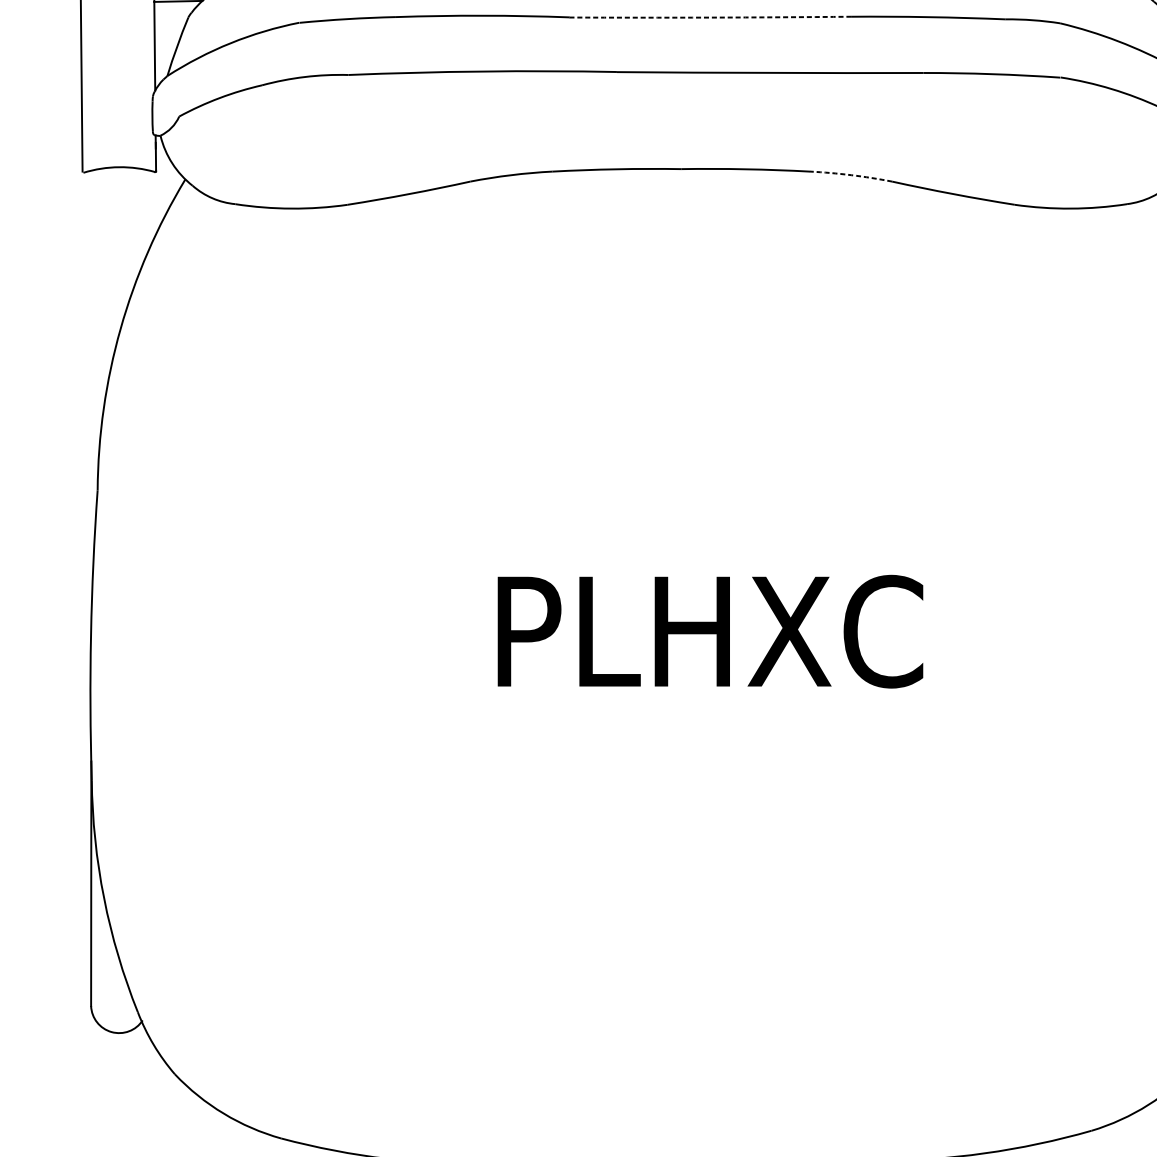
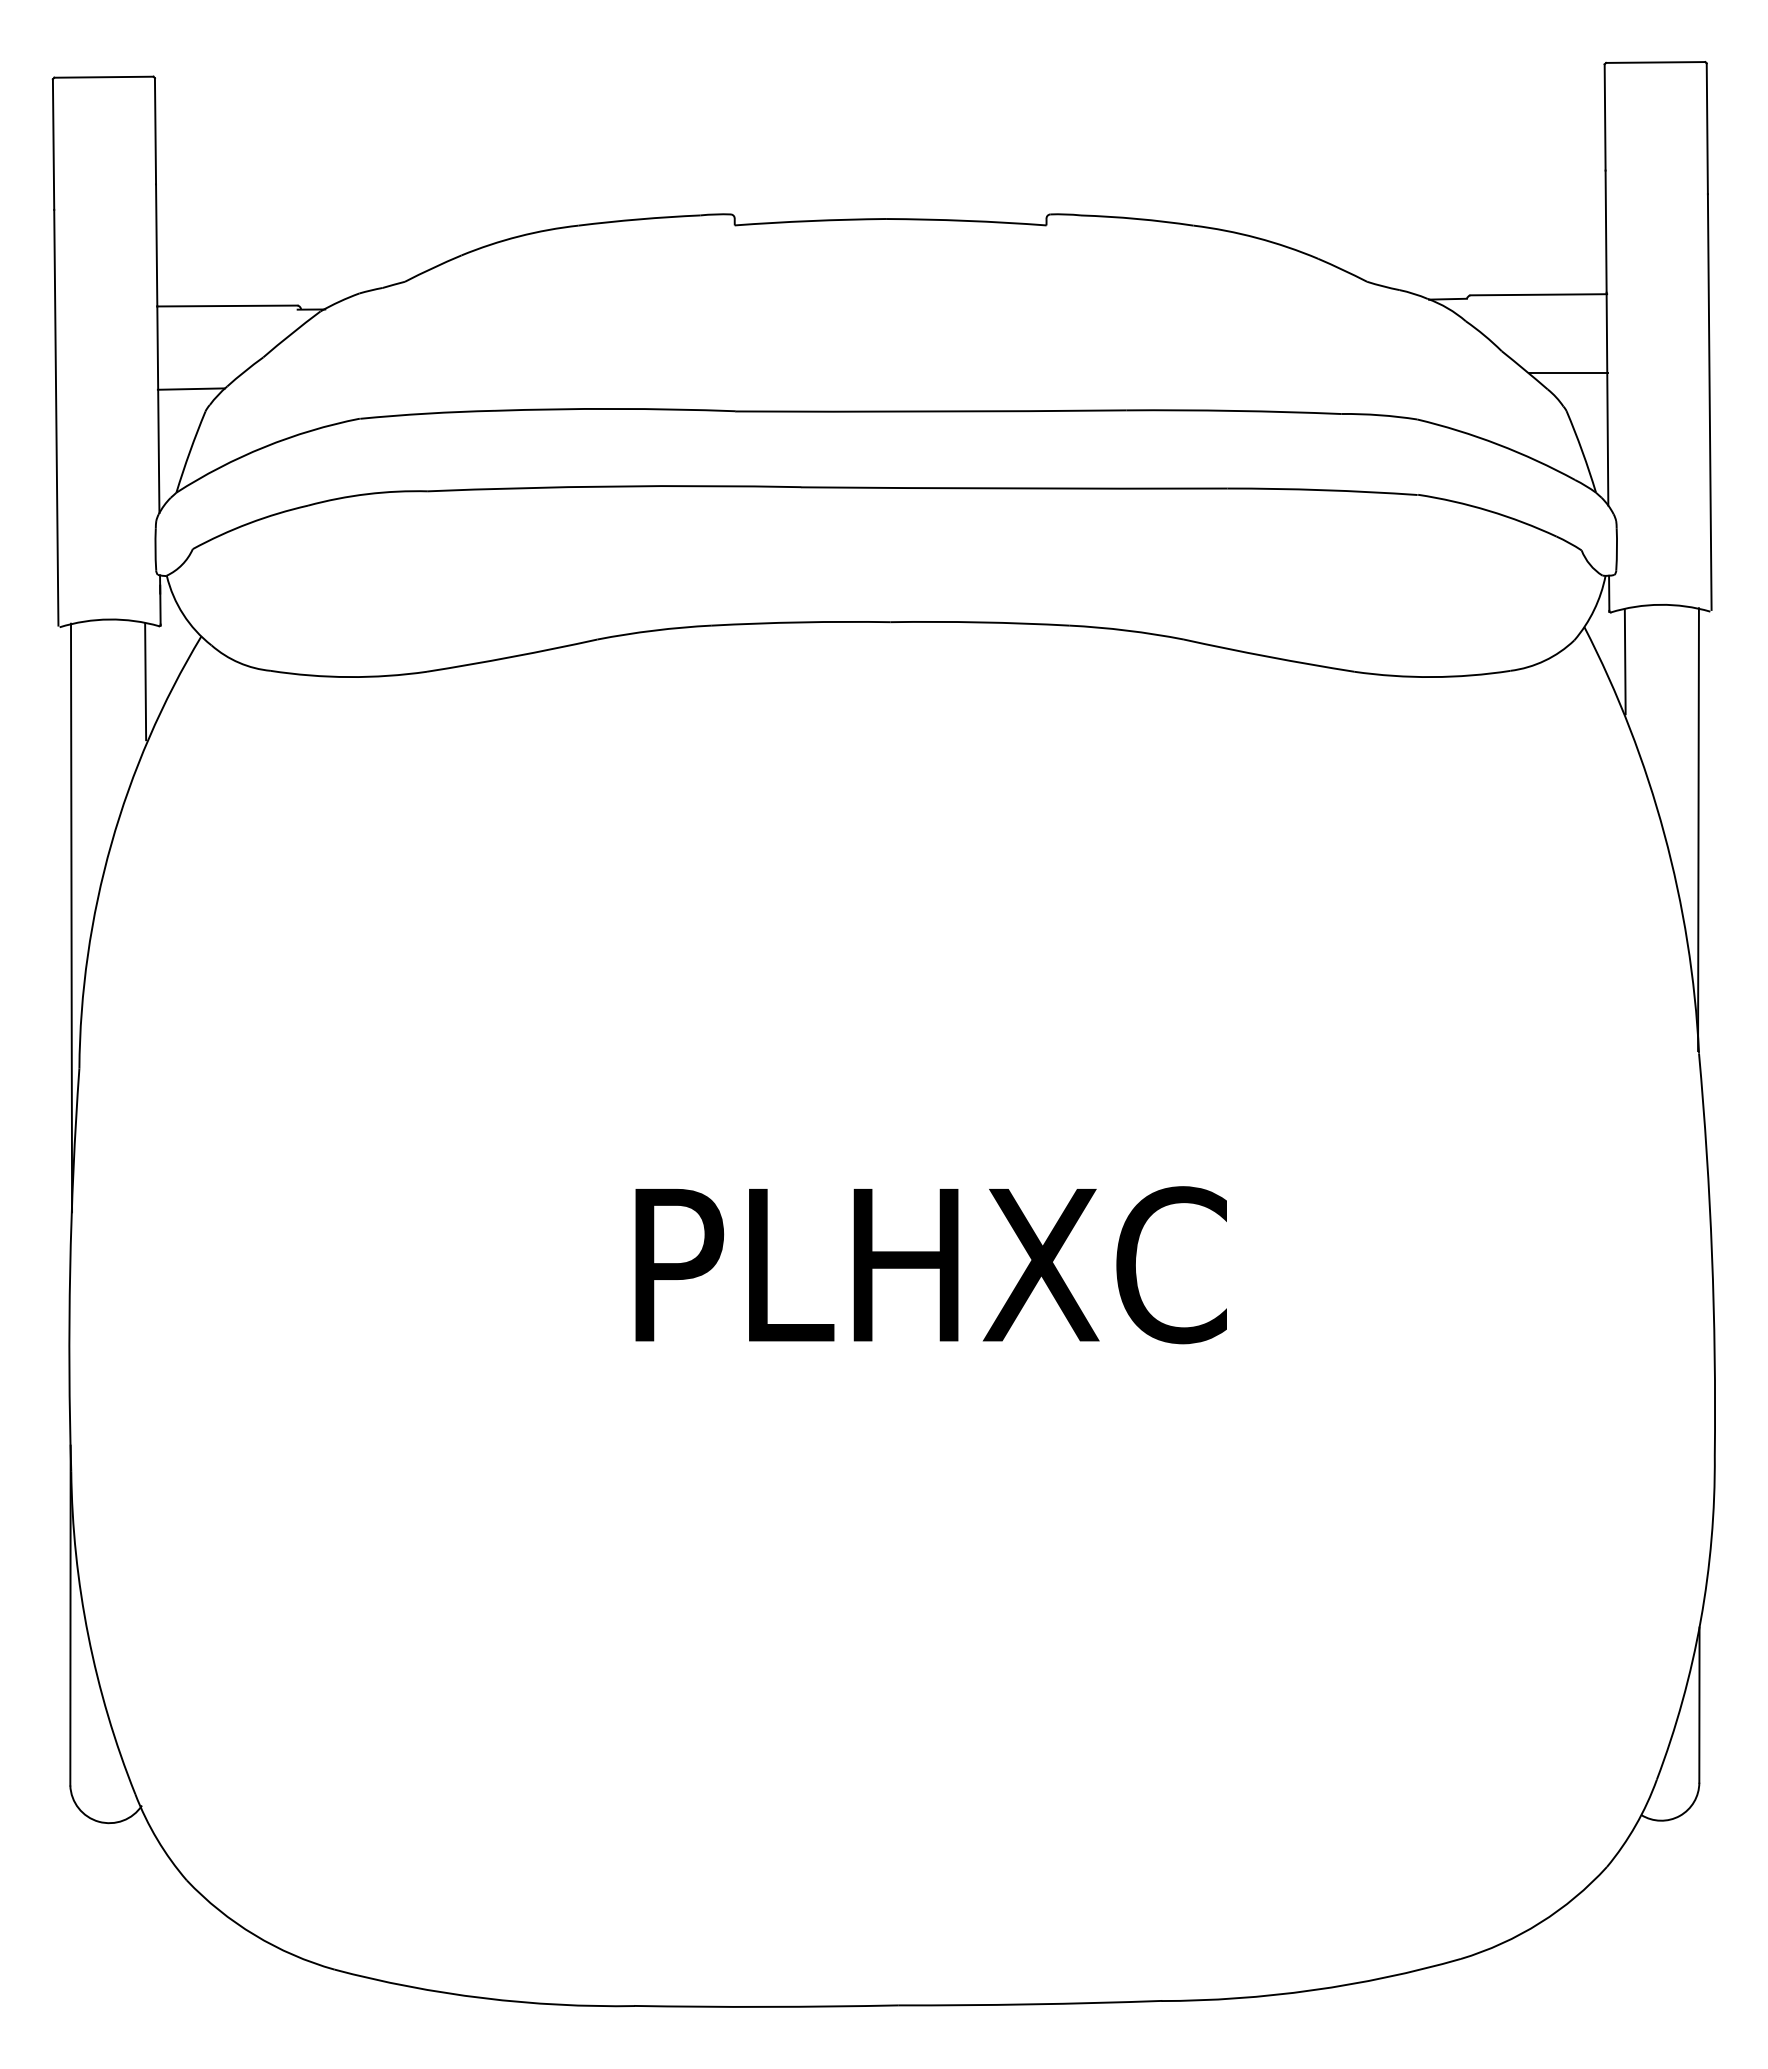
arc: (709, 17) -> (930, 411), dashed -> solid
arc: (850, 175) -> (1126, 630), dashed -> solid
line: (145, 211) -> (145, 681), added
line: (91, 381) -> (71, 917), added

